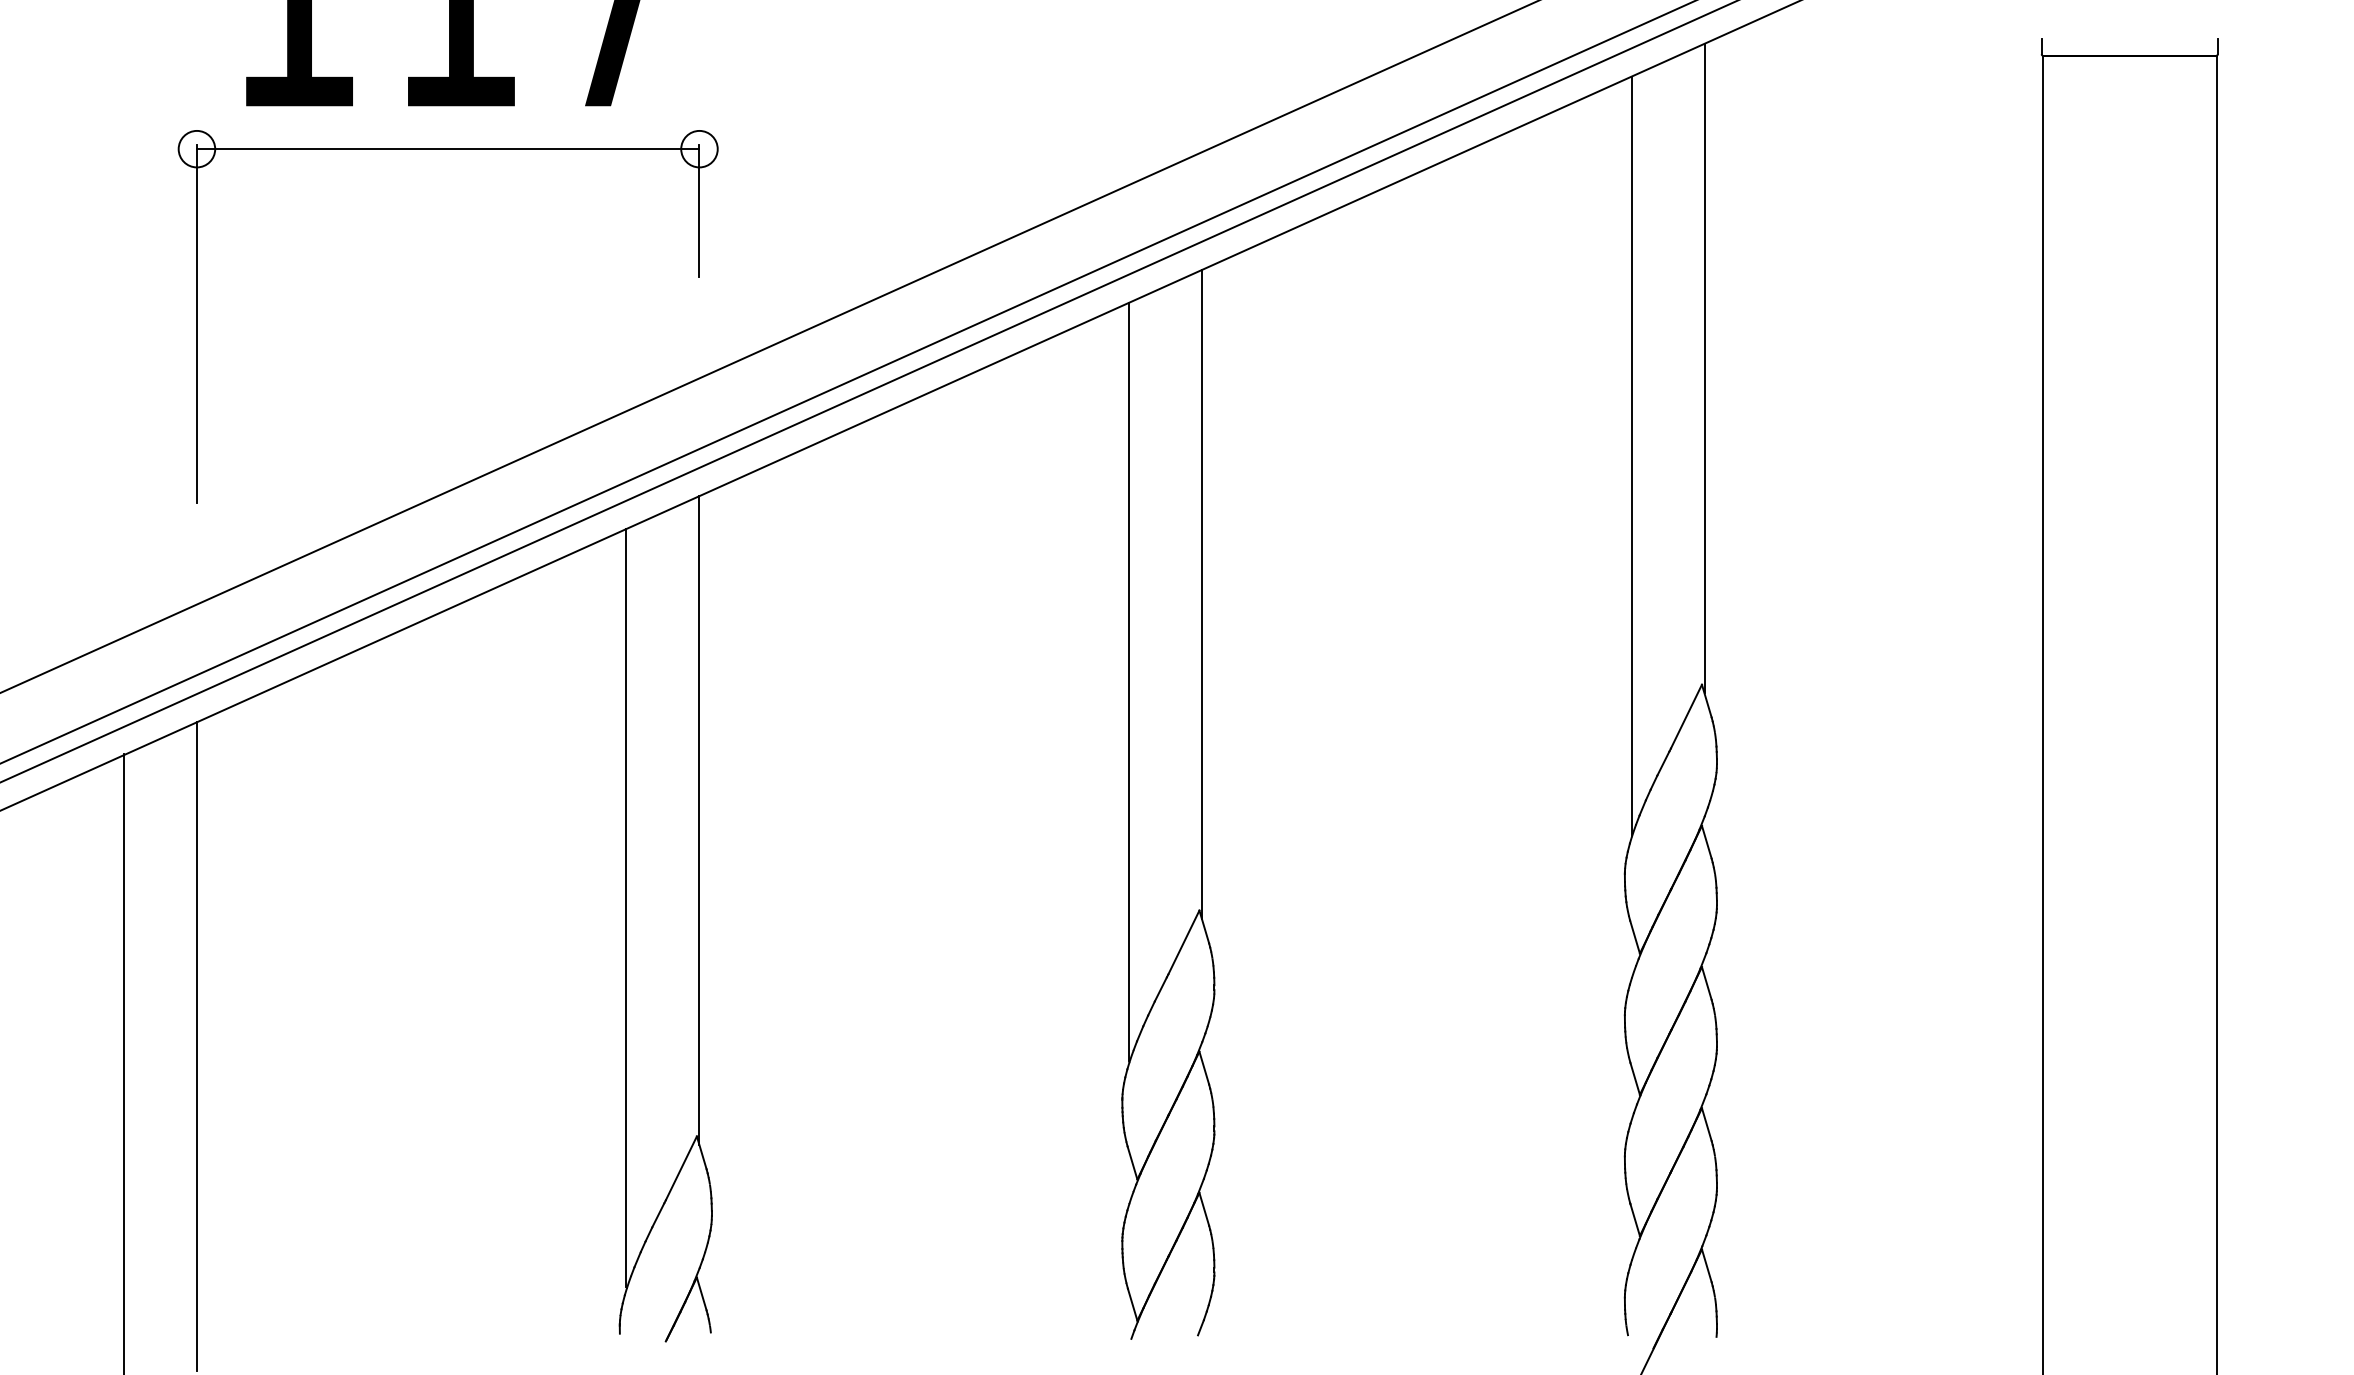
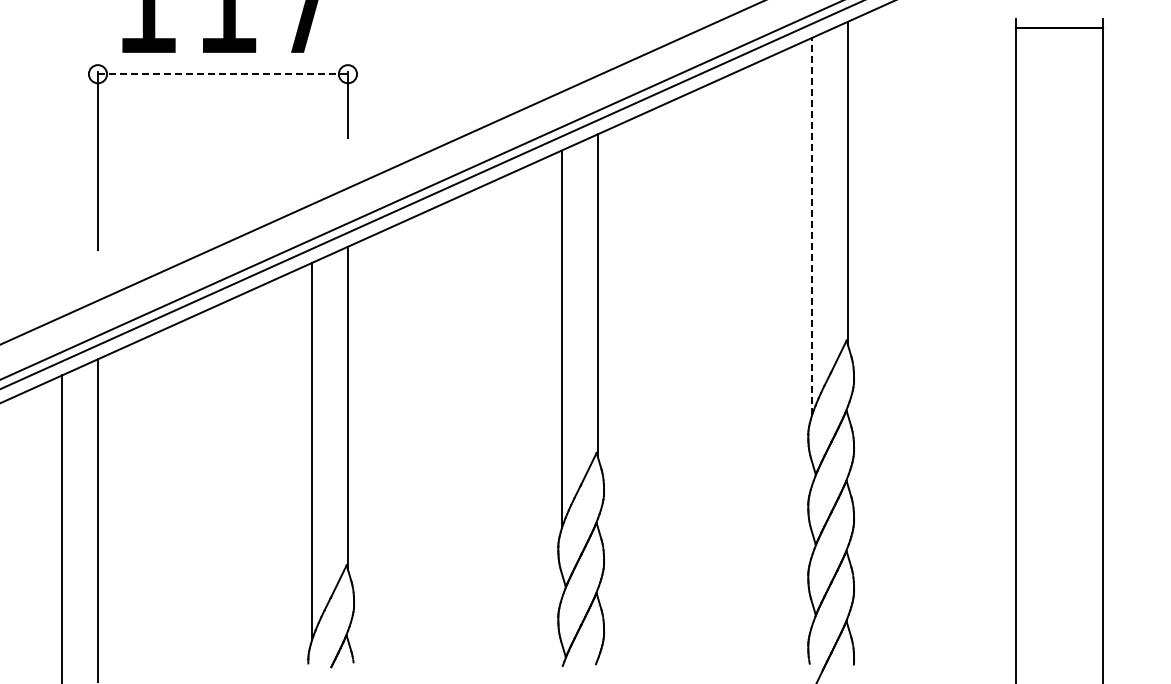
line: (447, 149) -> (222, 74), solid -> dashed
line: (1631, 455) -> (811, 226), solid -> dashed

